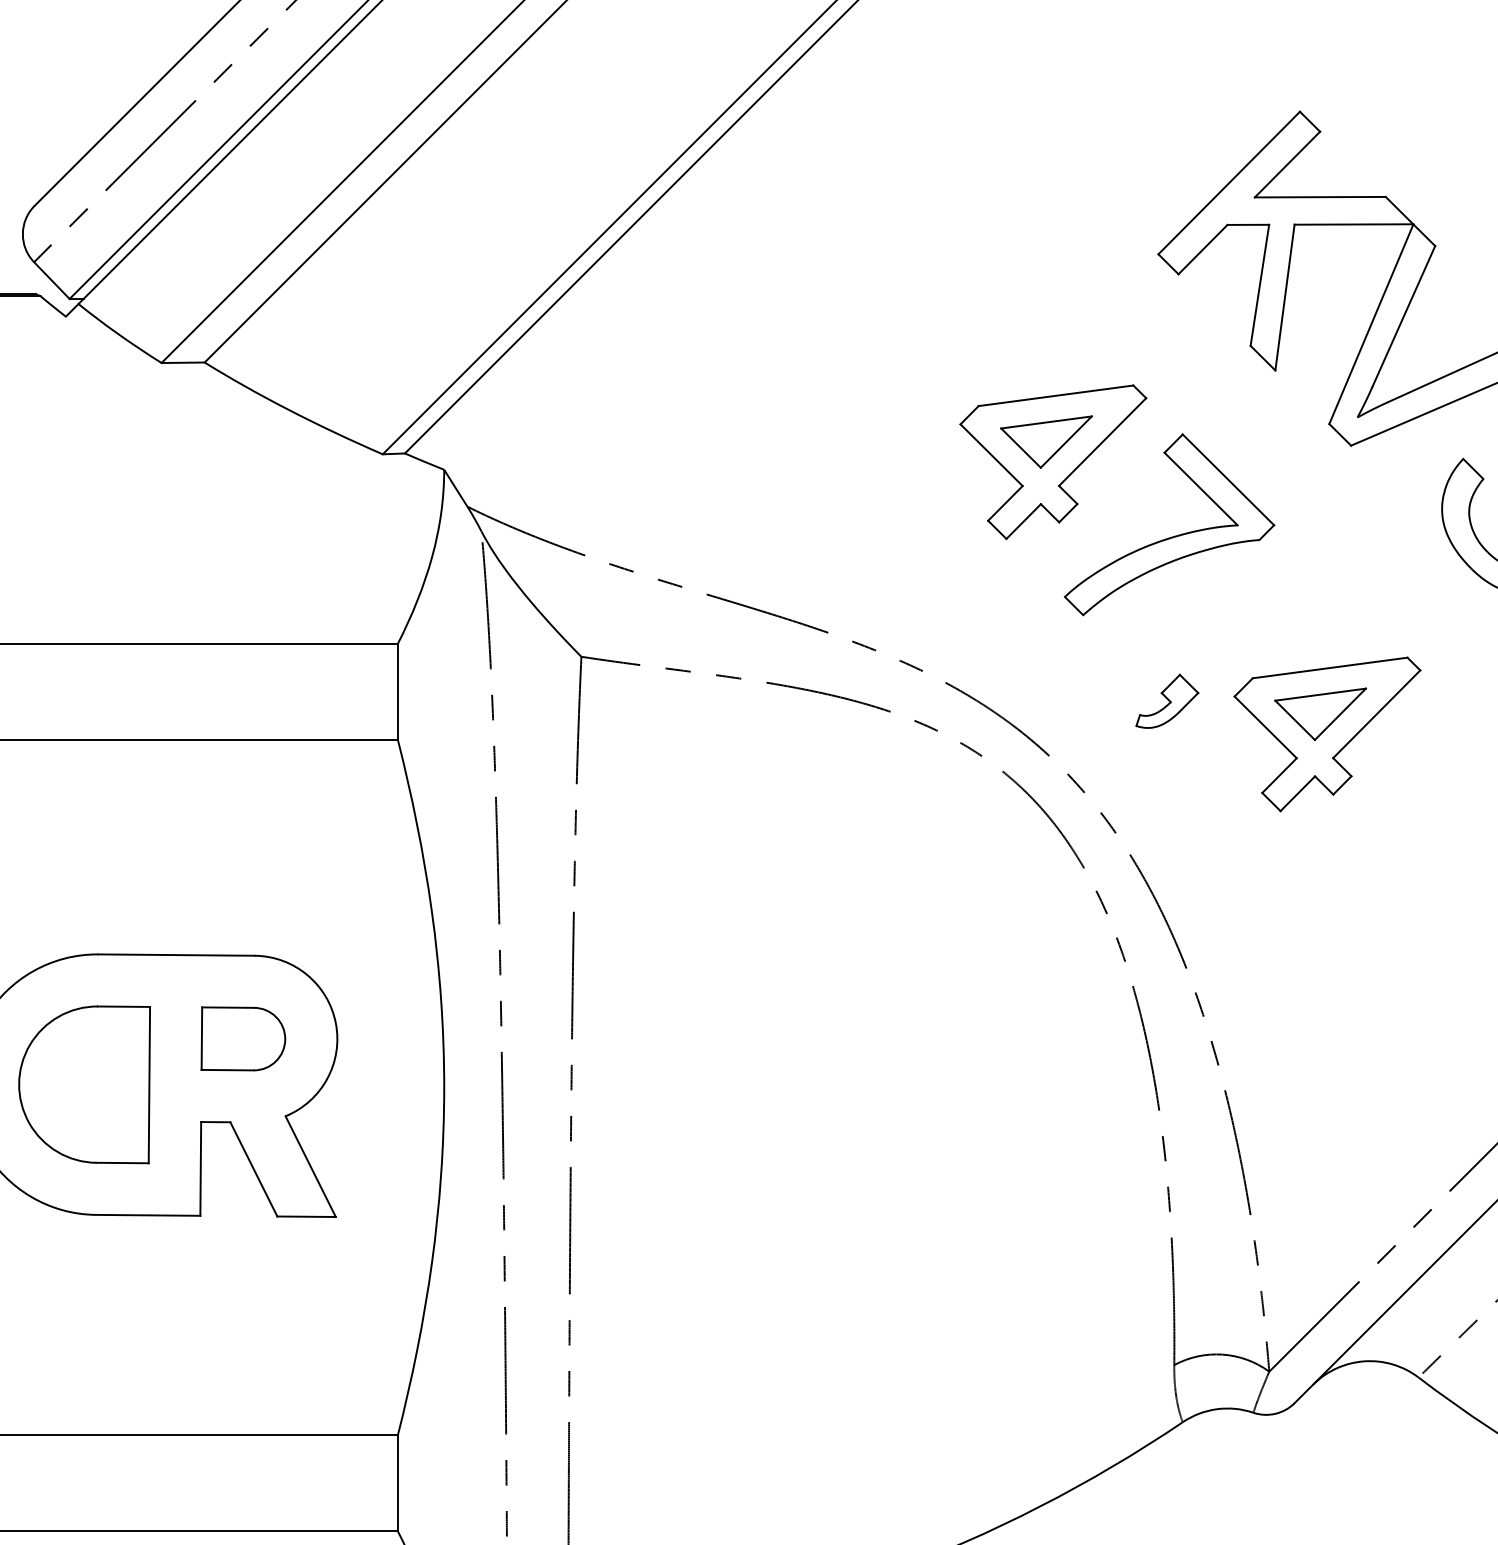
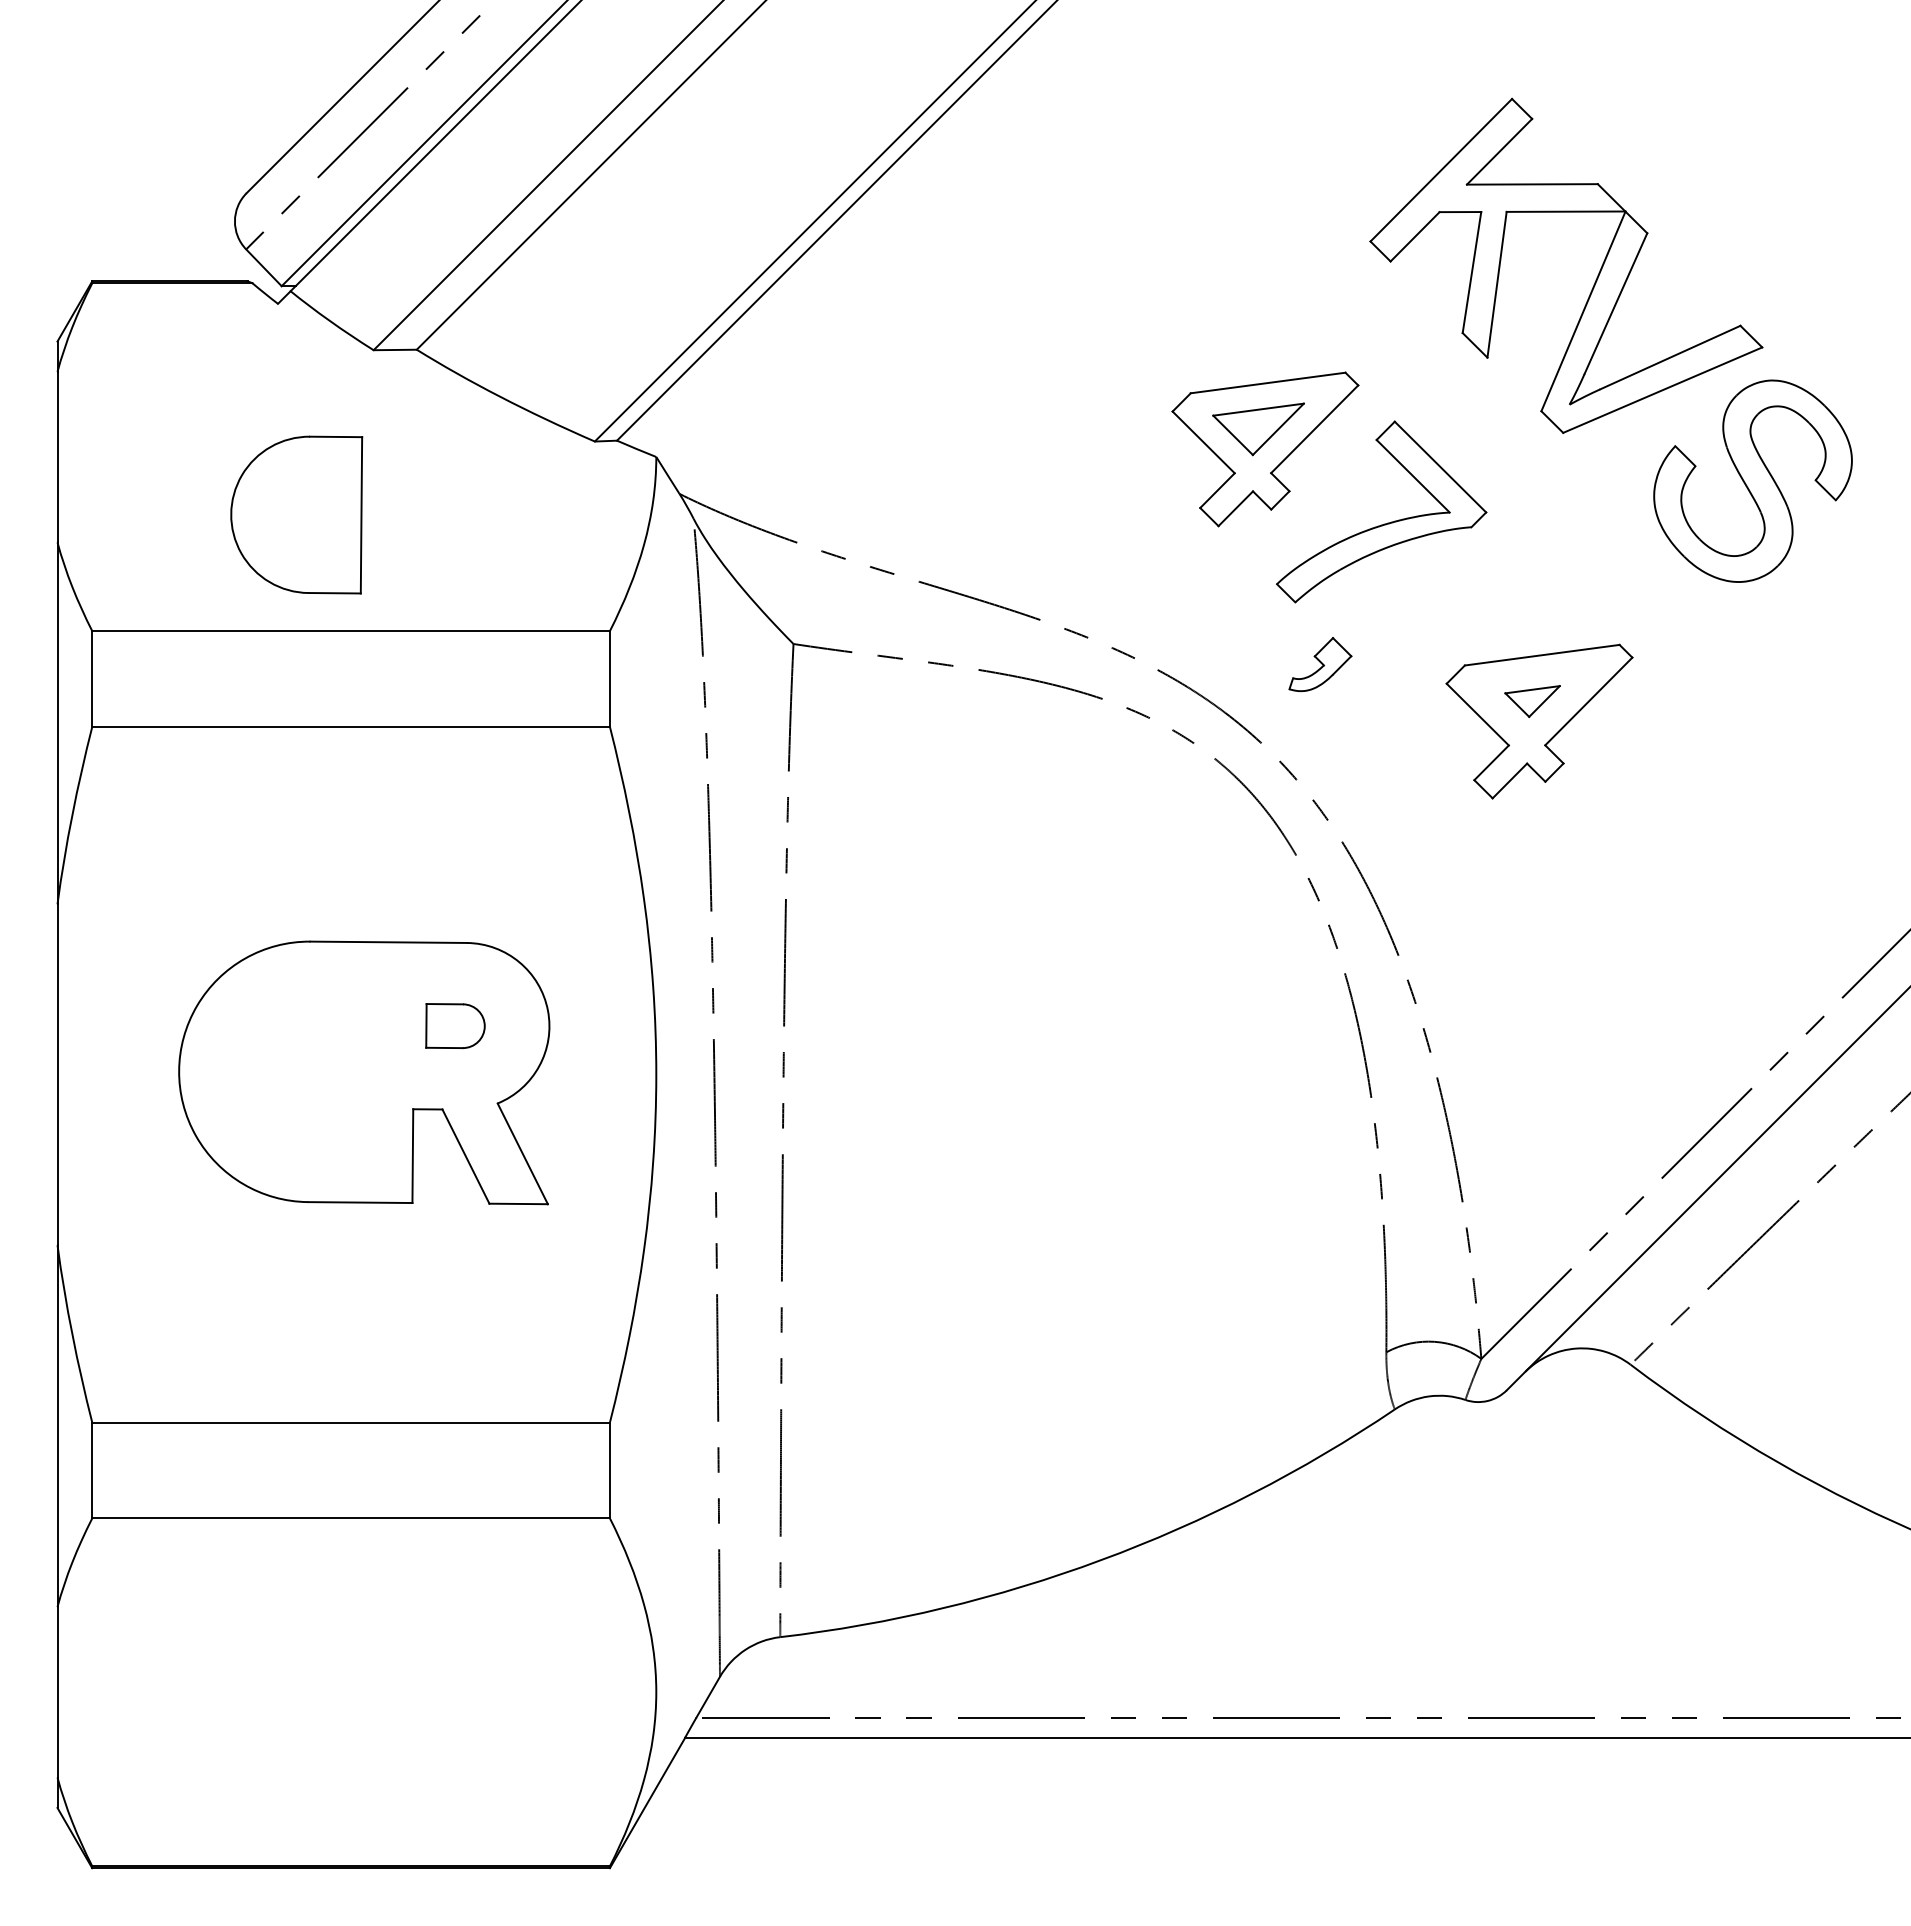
part: (1167, 701) -> (1320, 664), moved
part: (1320, 714) -> (1532, 701), size x0.6
part: (243, 1038) -> (455, 1025), size x0.7
part: (84, 1084) -> (296, 514), moved

